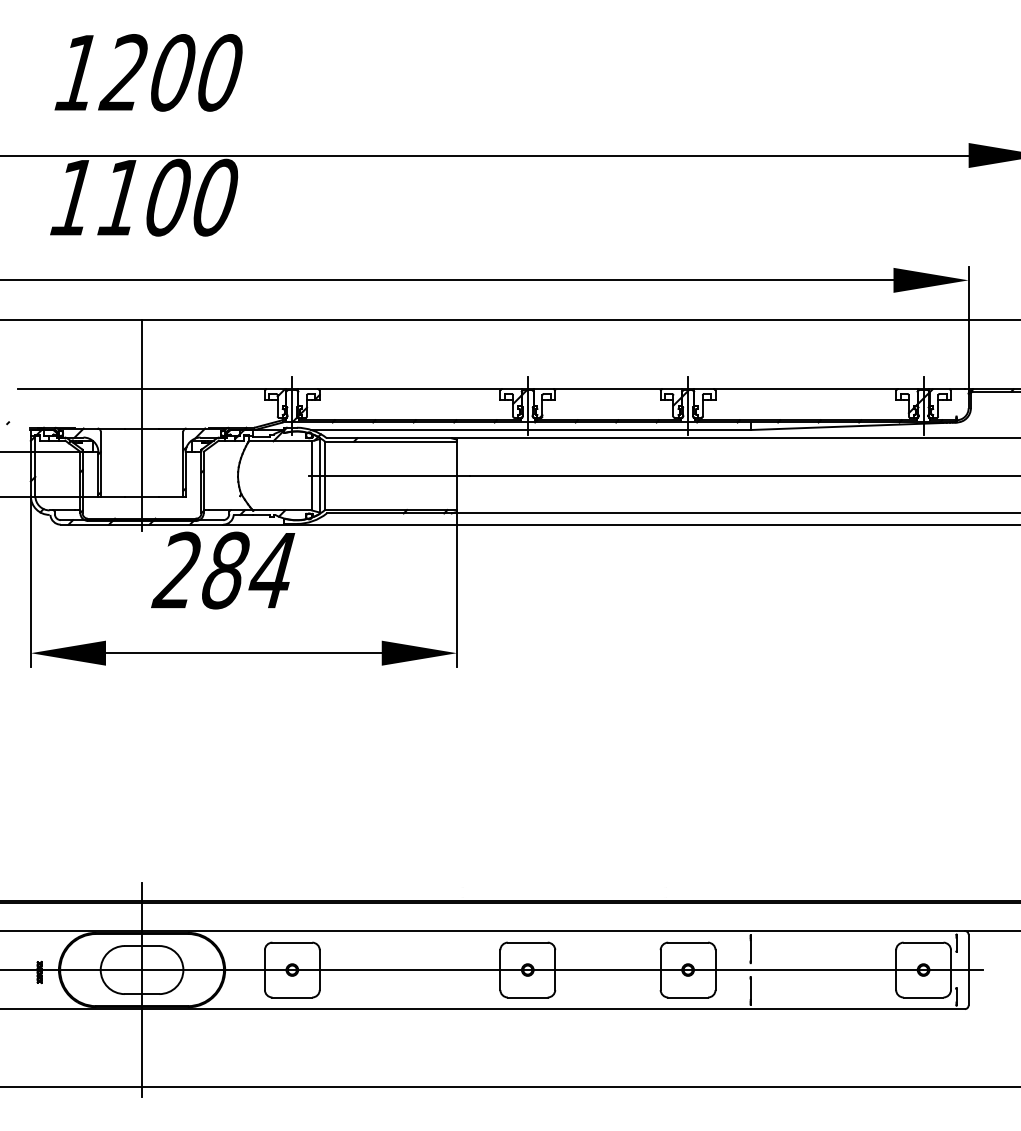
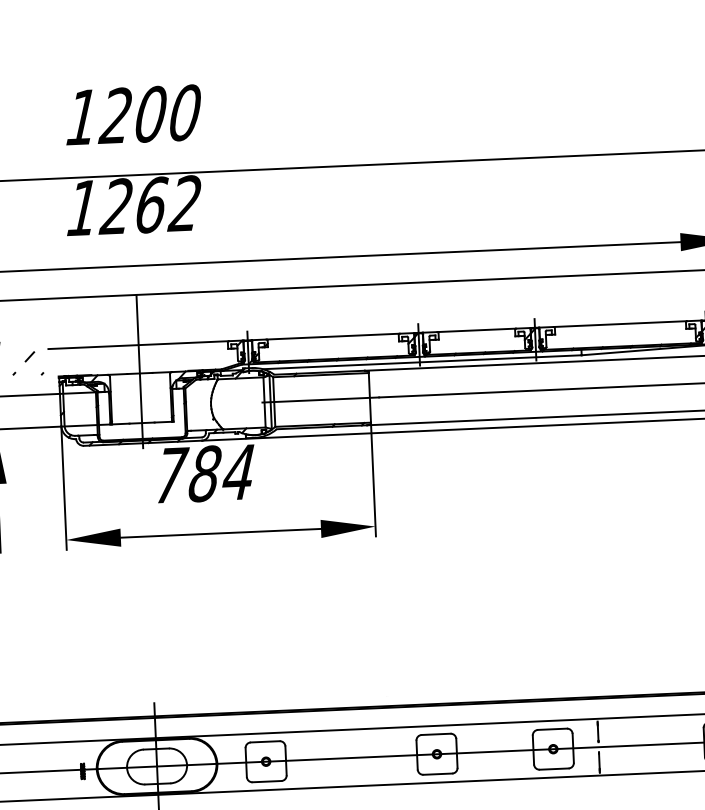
text: (165, 197) -> (149, 205), 1100 -> 1262
text: (178, 569) -> (170, 474), 284 -> 784

